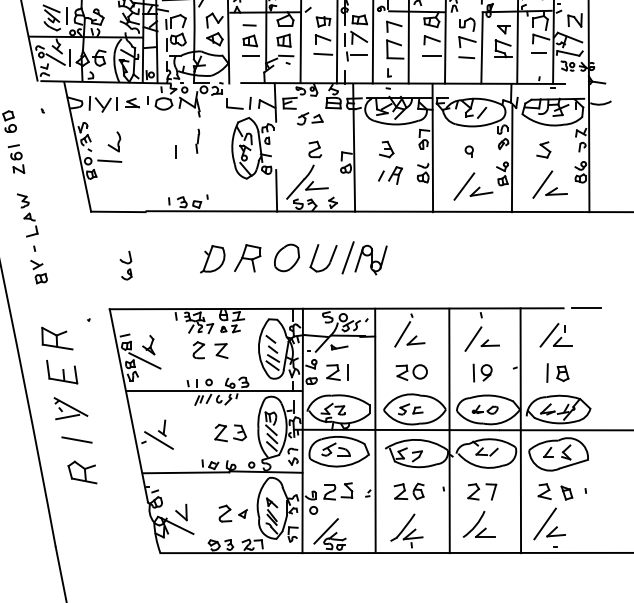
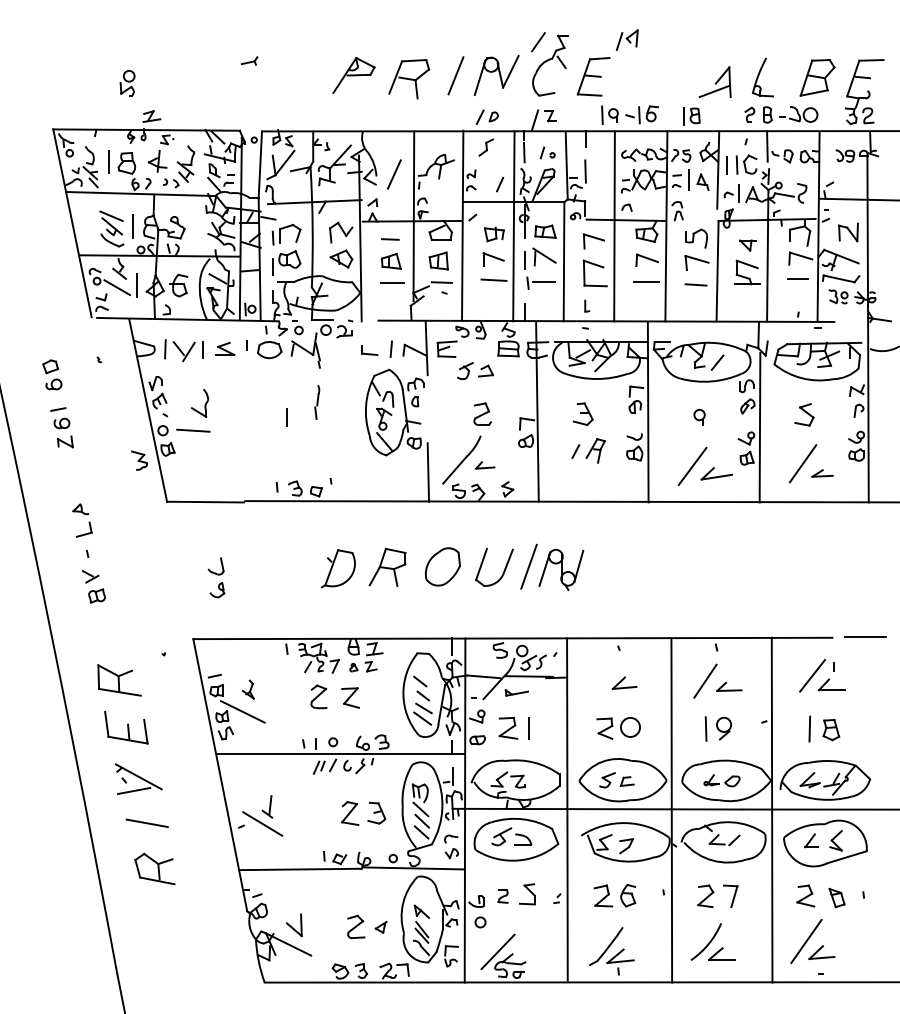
part: (234, 104) -> (369, 350), size x0.7
part: (317, 185) -> (485, 465), size x0.6
part: (556, 191) -> (822, 473), size x0.7
part: (23, 200) -> (139, 460), moved
line: (402, 334) -> (605, 674), removed
part: (148, 345) -> (248, 689), size x0.7
part: (329, 492) -> (502, 896), size x0.6

